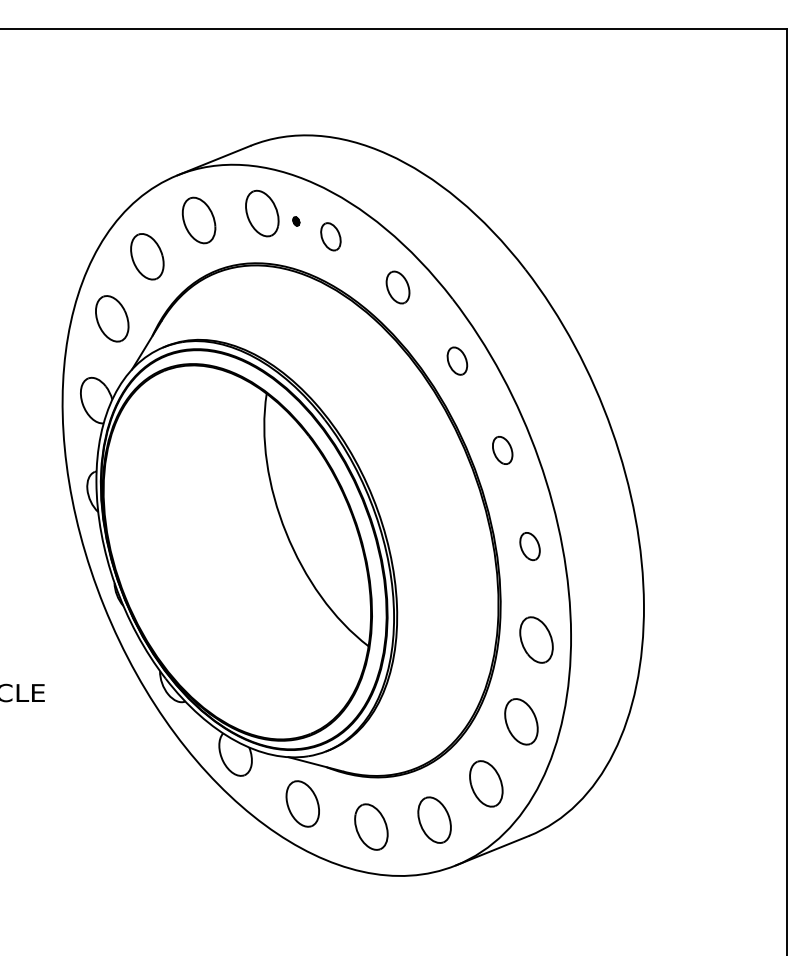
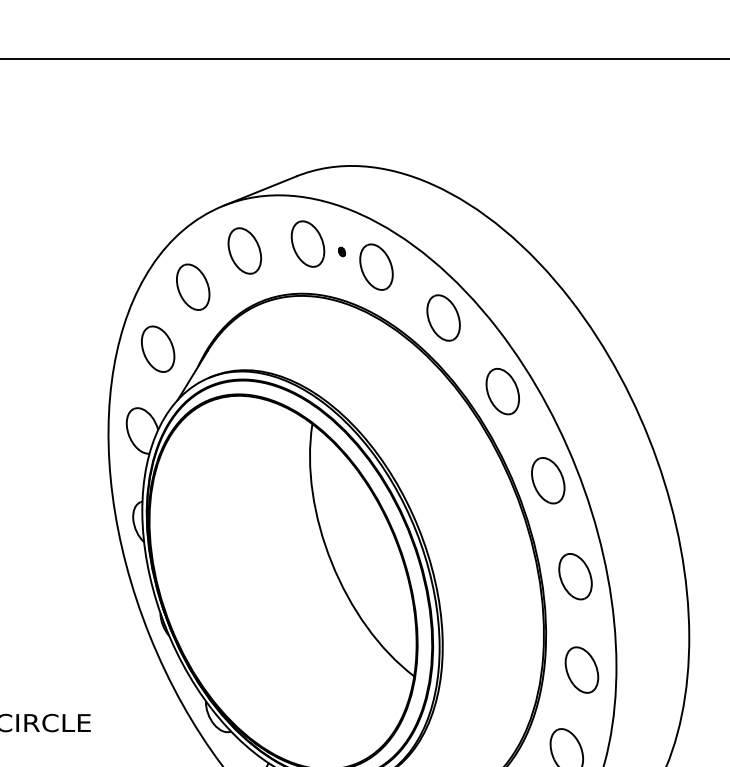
part: (330, 236) -> (376, 266), size x1.67
part: (397, 287) -> (443, 317), size x1.43
part: (457, 360) -> (502, 390), size x1.67
part: (502, 450) -> (547, 480), size x1.67
part: (529, 546) -> (574, 576), size x1.67

